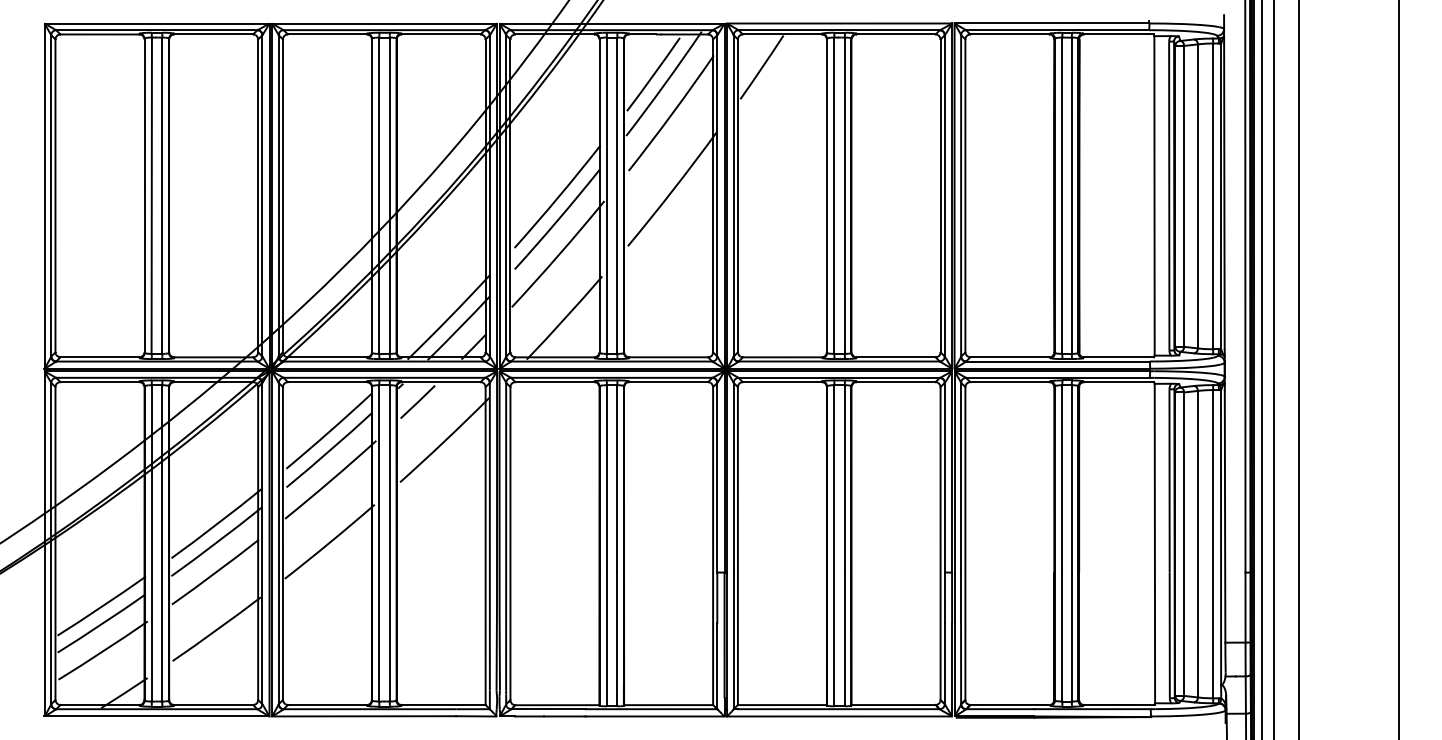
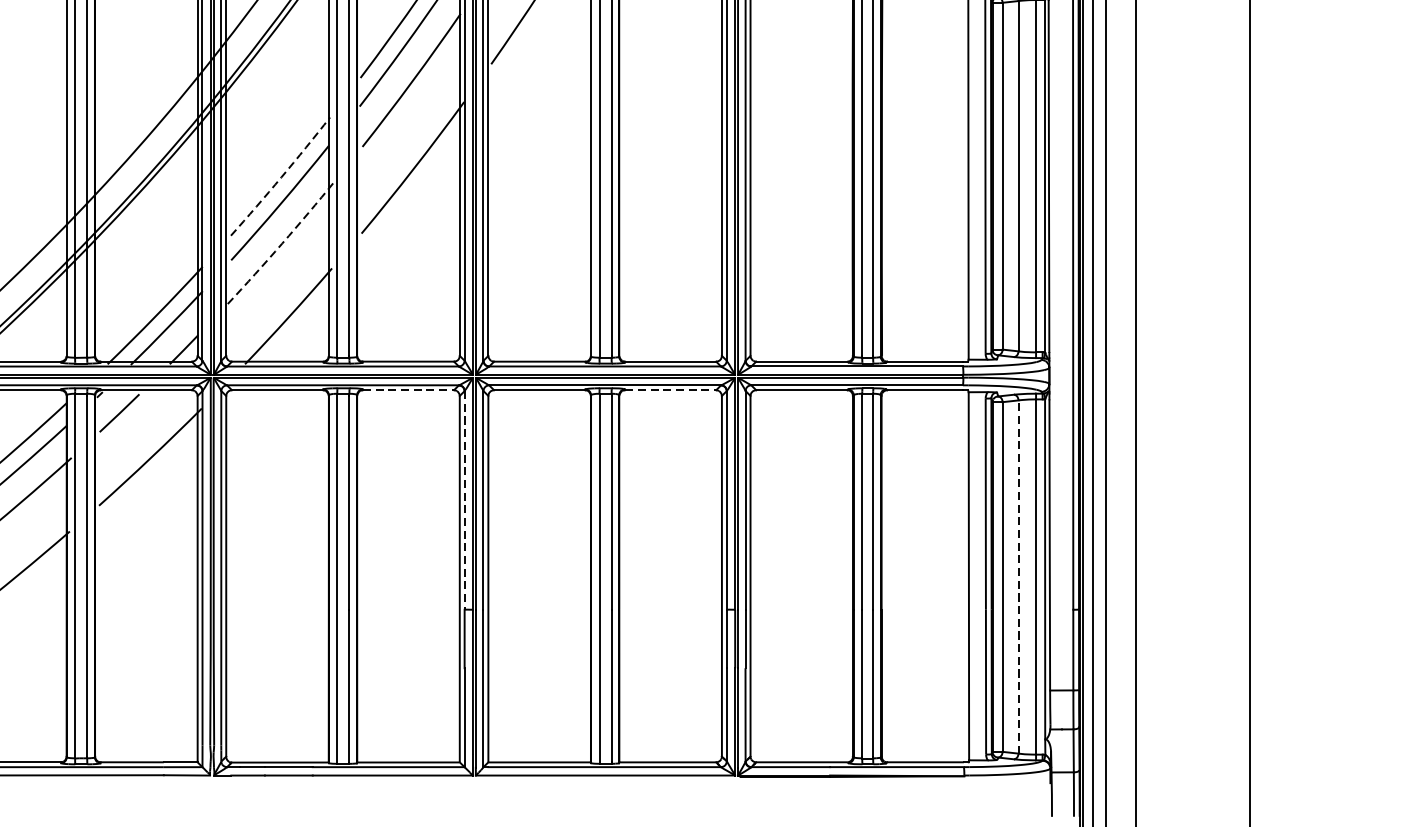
arc: (558, 197) -> (281, 177), solid -> dashed
arc: (559, 254) -> (282, 243), solid -> dashed
line: (668, 382) -> (408, 390), solid -> dashed
line: (896, 382) -> (671, 390), solid -> dashed
line: (717, 477) -> (464, 500), solid -> dashed
line: (1197, 543) -> (1018, 576), solid -> dashed

